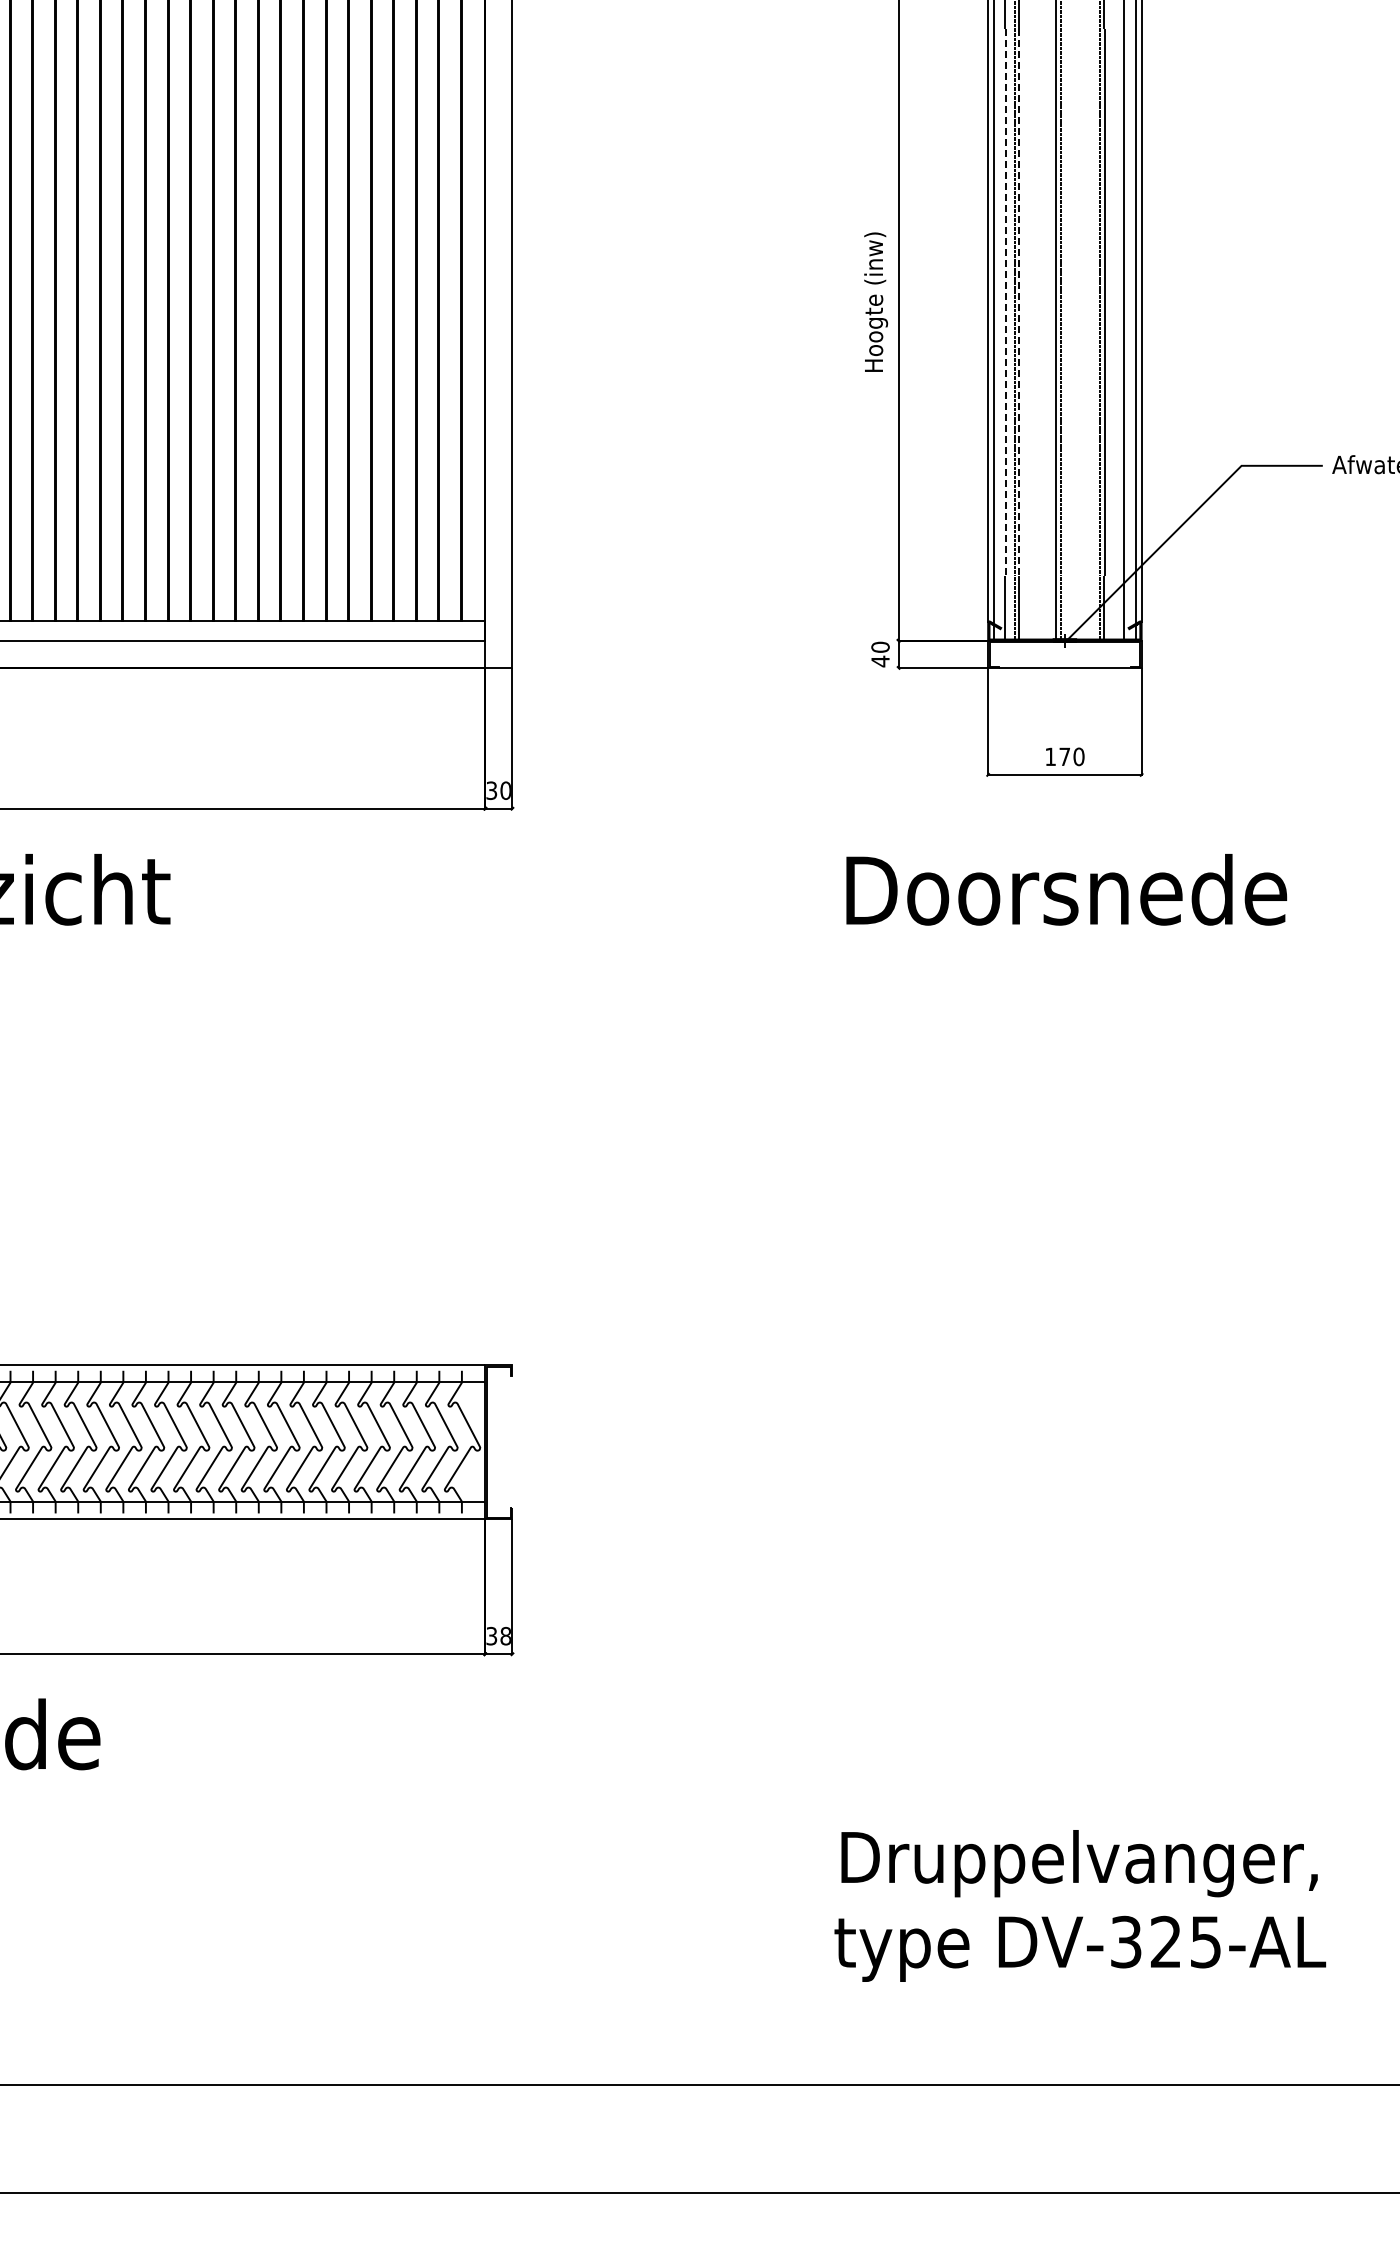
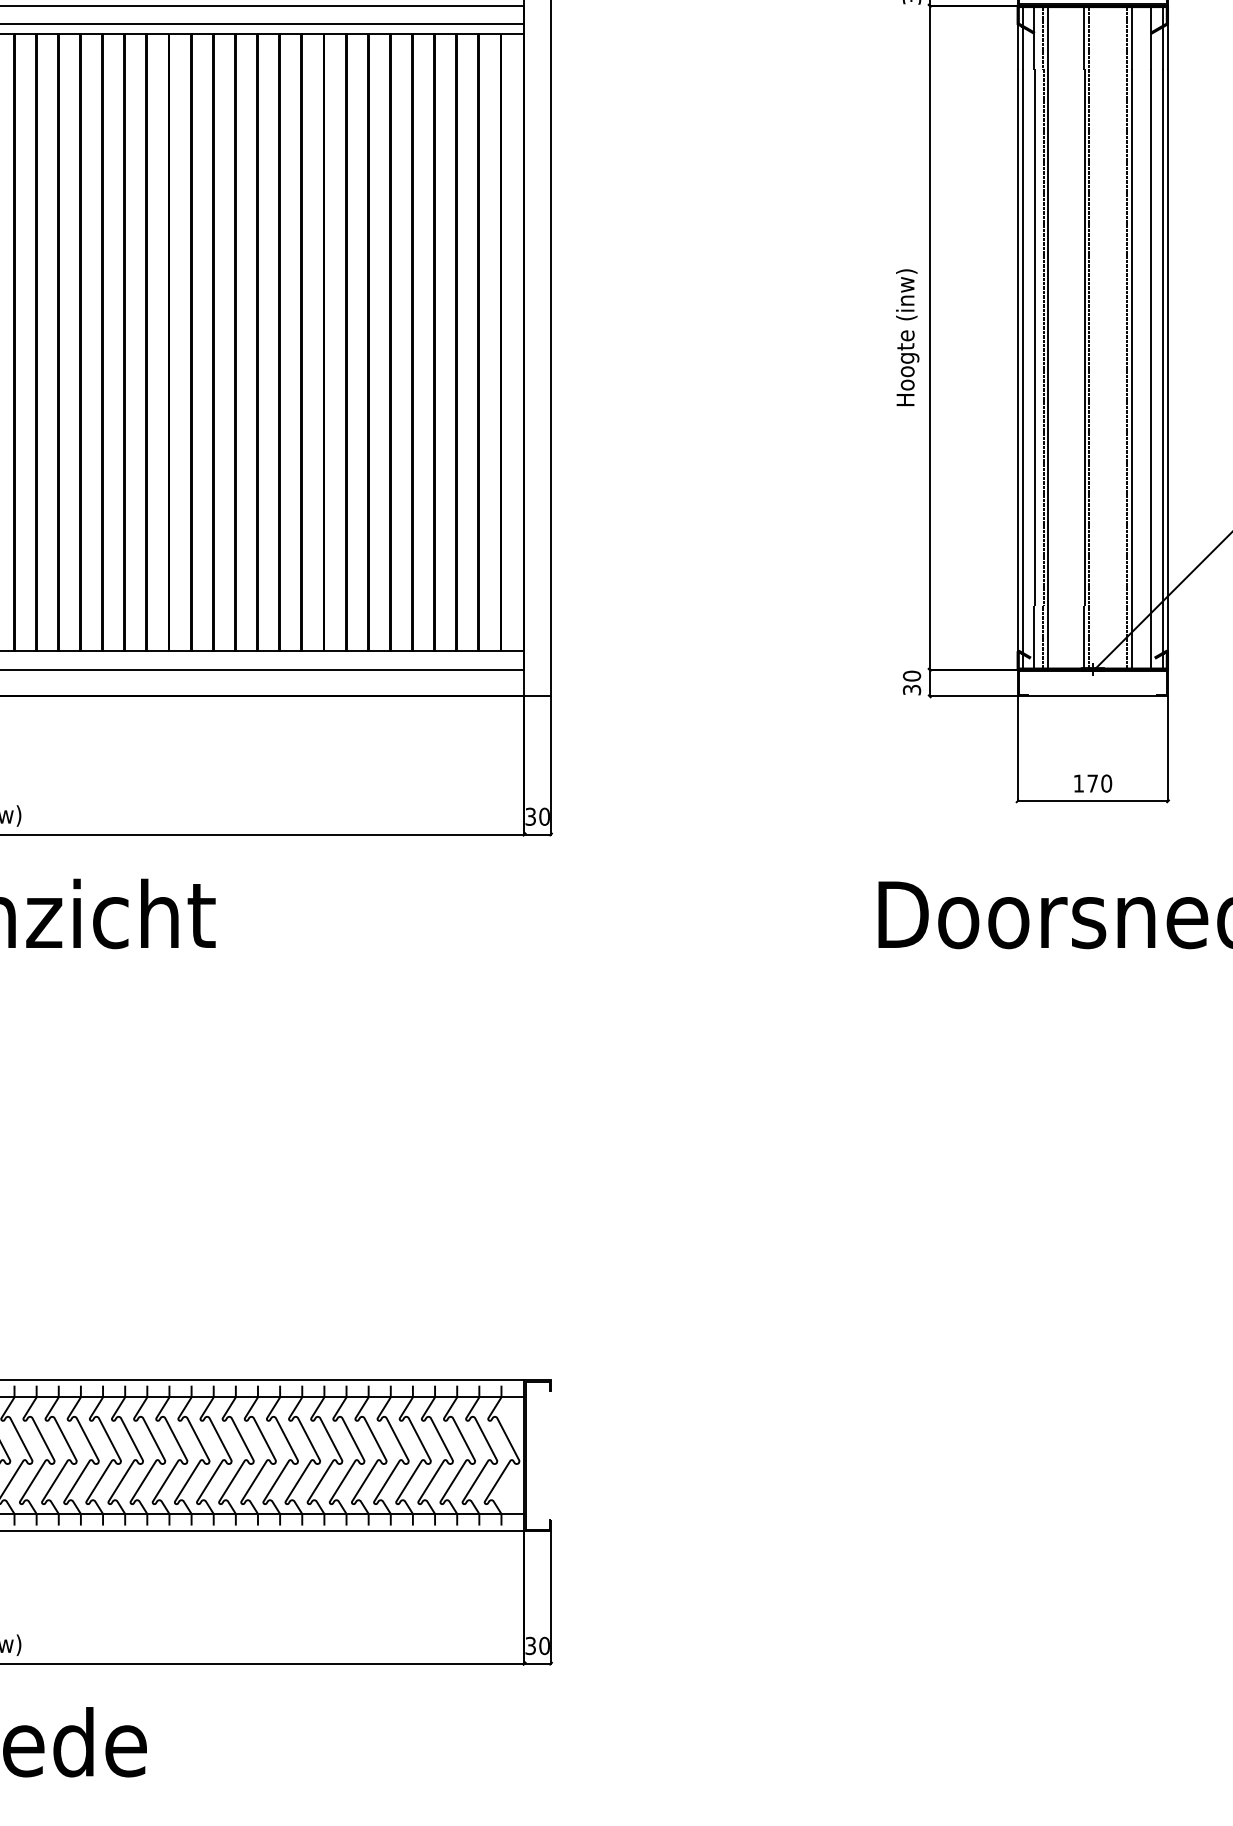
line: (1005, 302) -> (1034, 337), dashed -> solid
line: (1019, 302) -> (1048, 337), dashed -> solid
text: (880, 661) -> (911, 690), 40 -> 30
text: (505, 1636) -> (544, 1646), 38 -> 30

